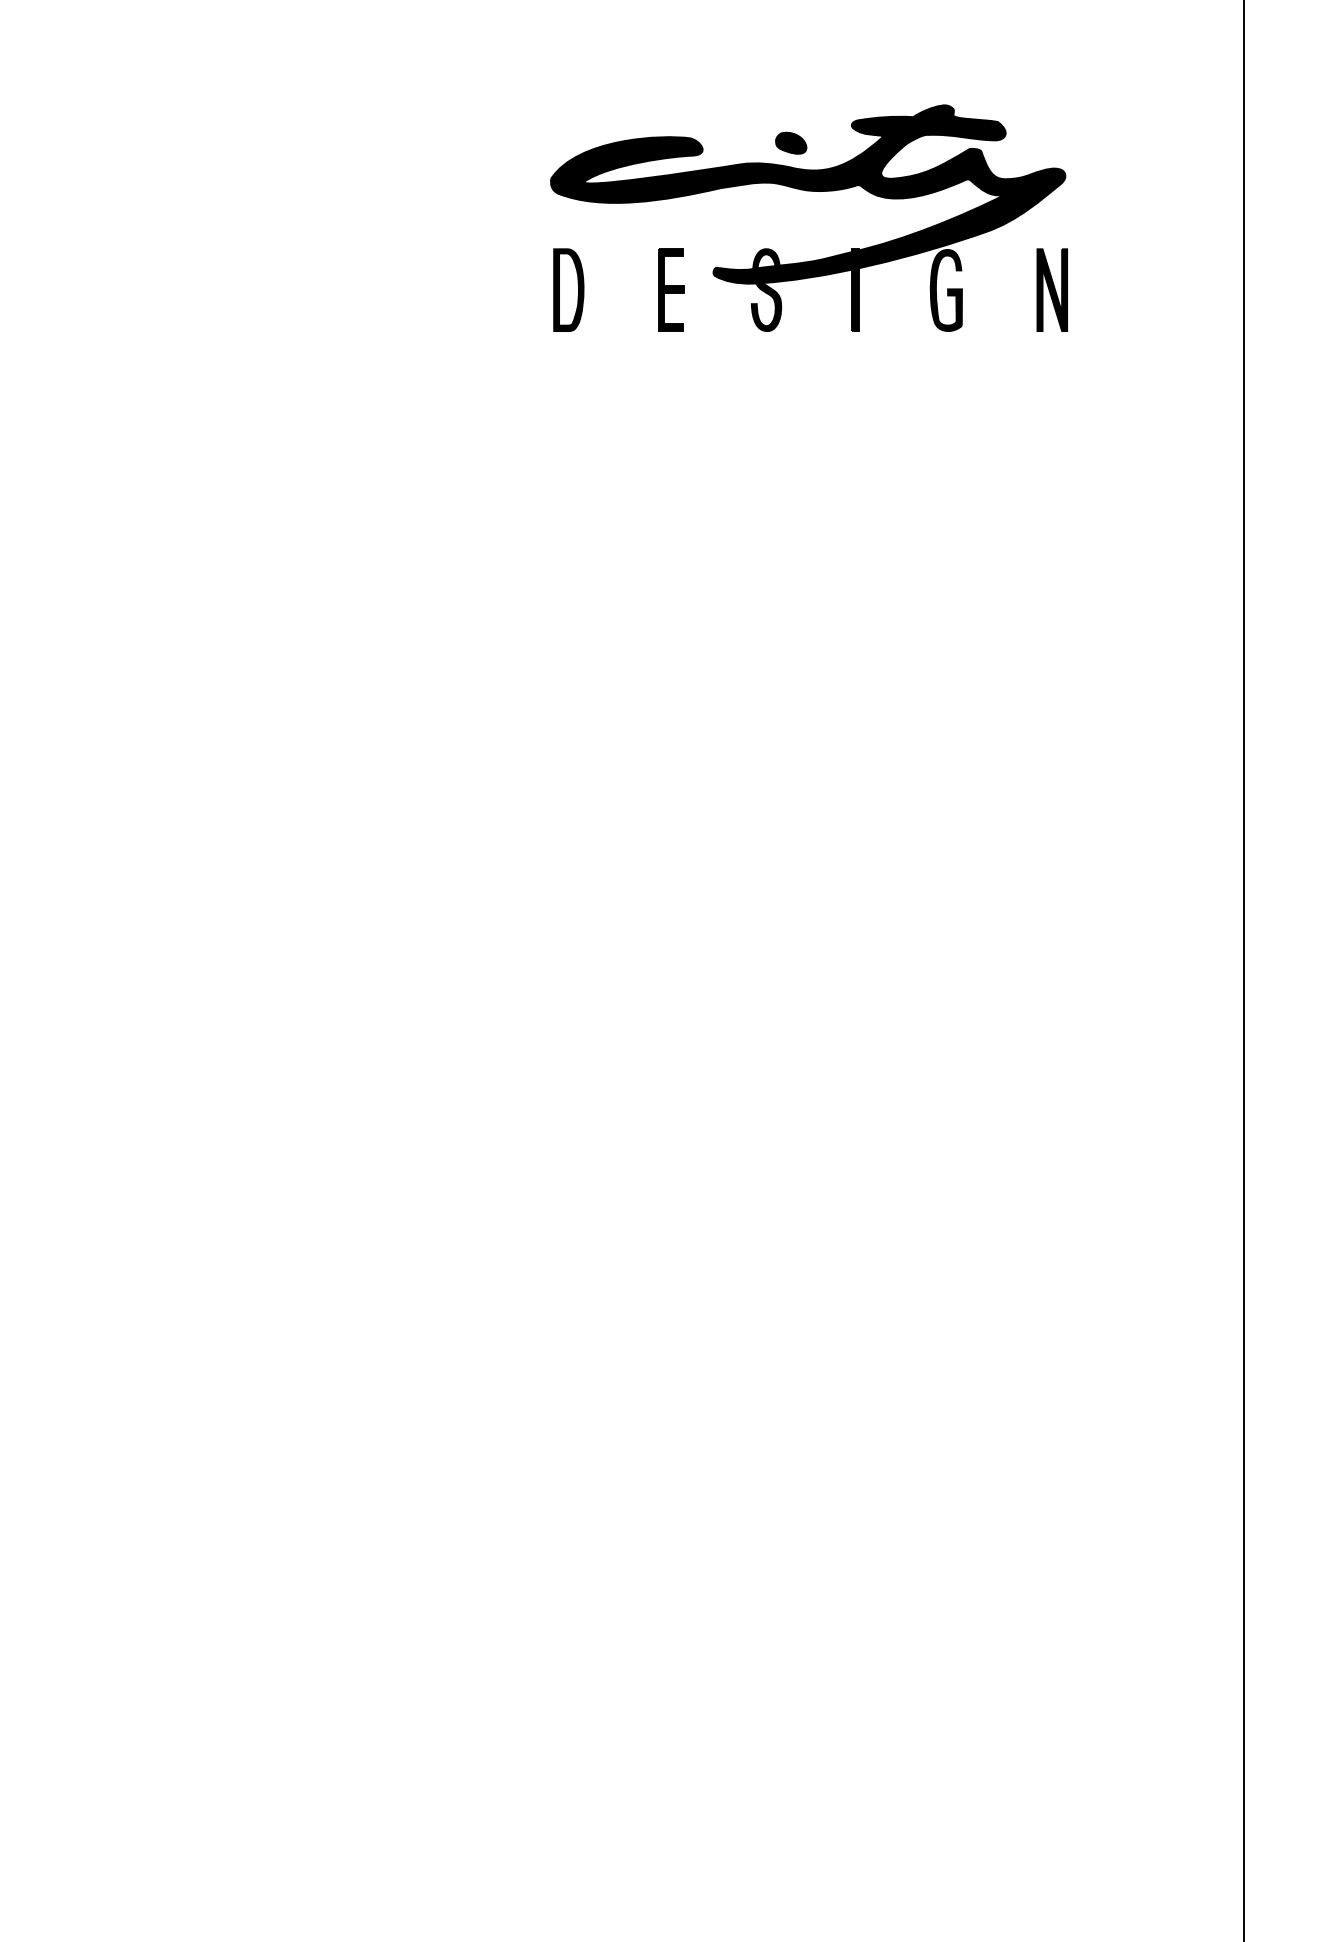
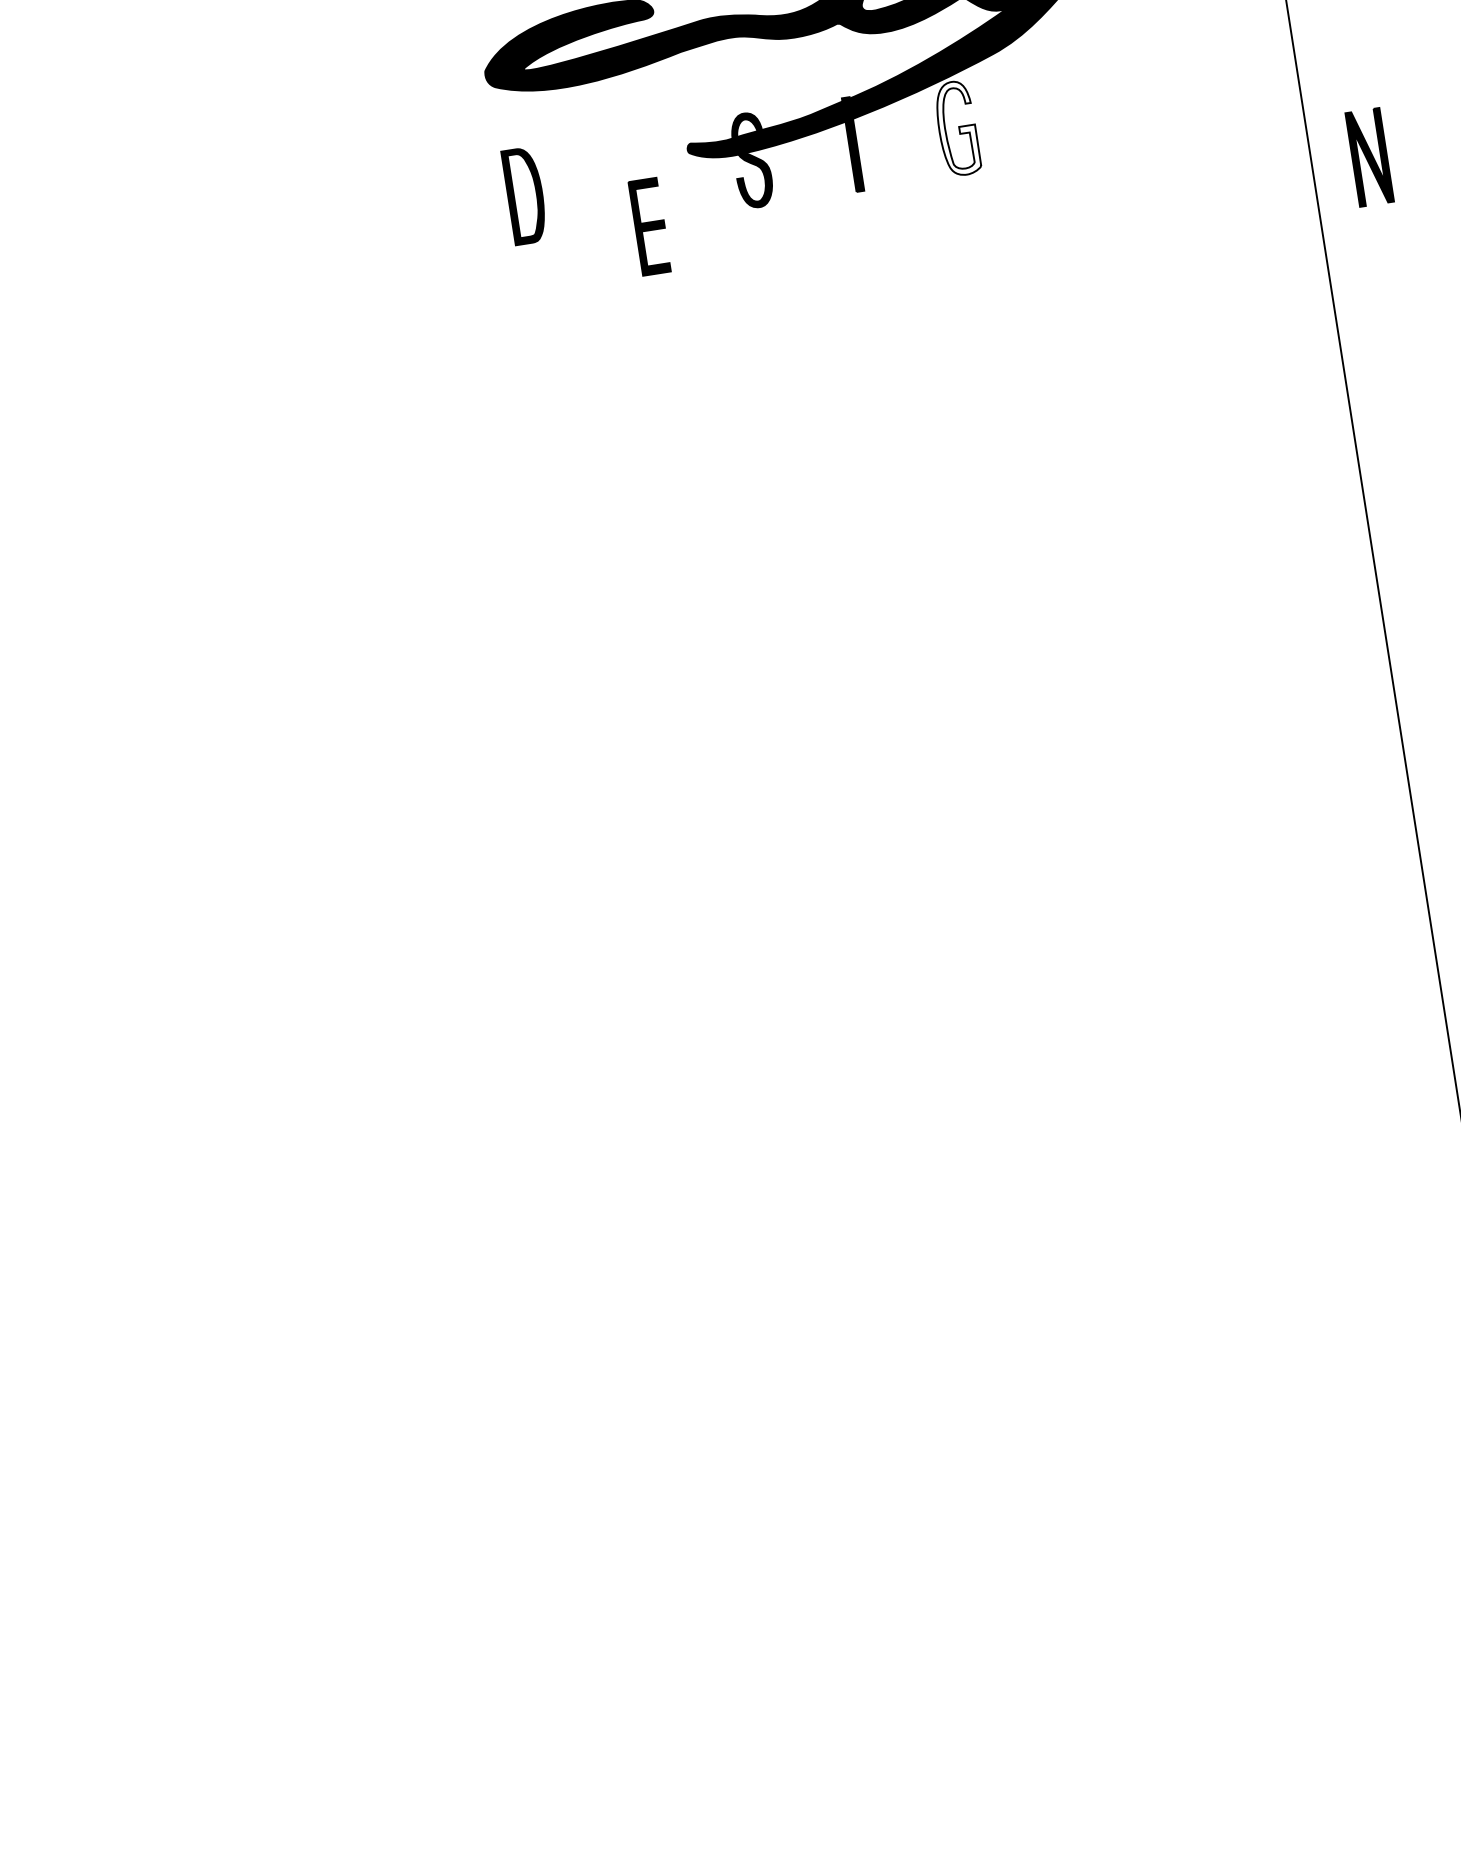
part: (671, 289) -> (650, 225), moved
part: (1051, 289) -> (1368, 156), moved
fill: (945, 290) -> (956, 128), removed

